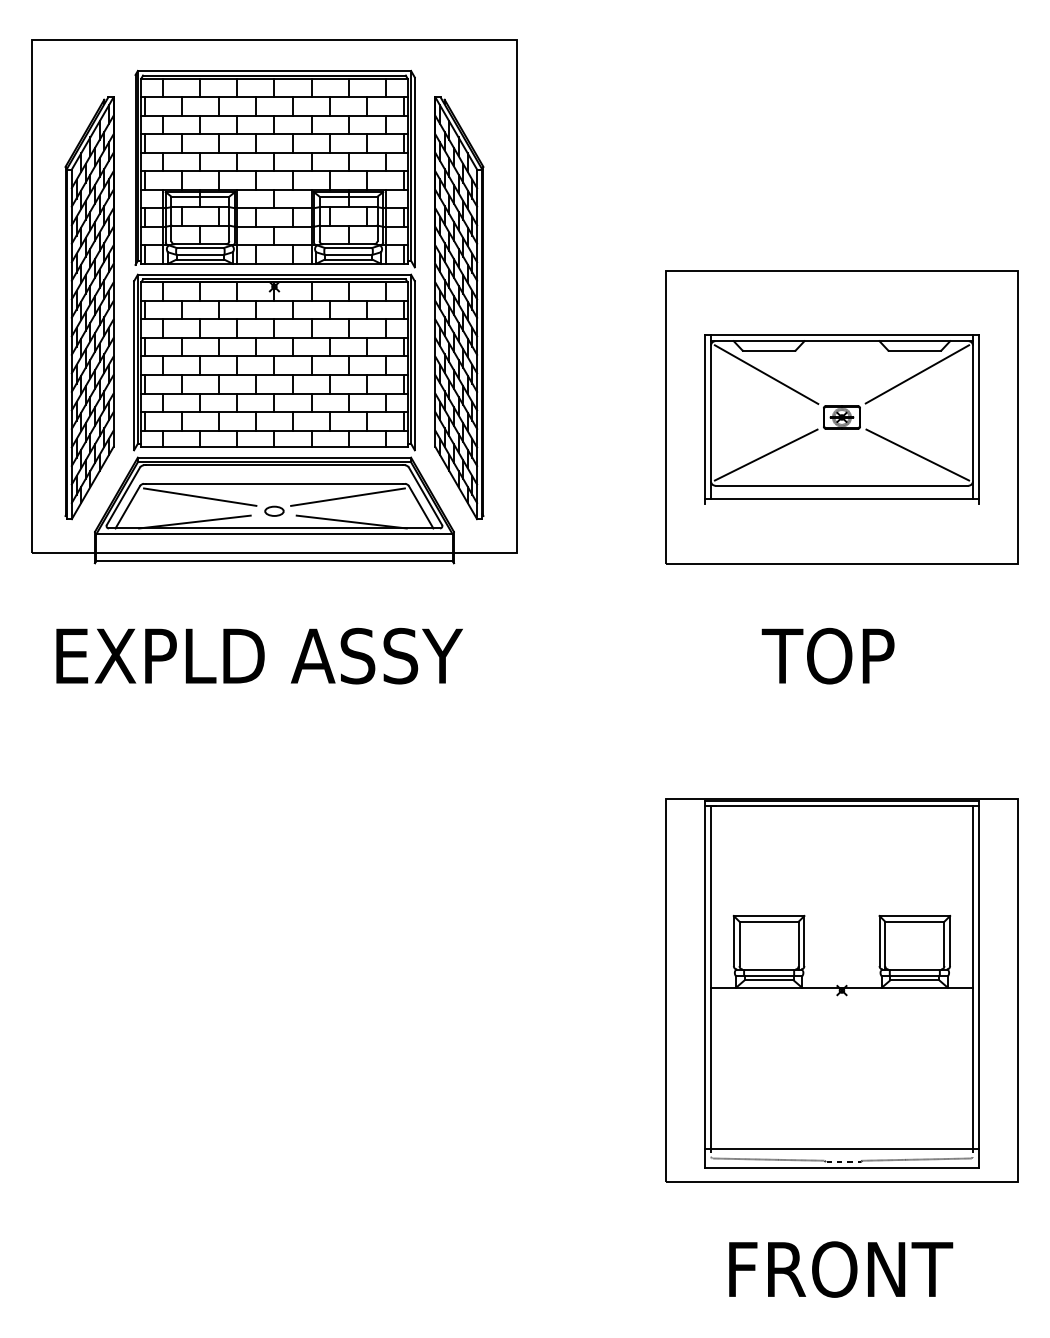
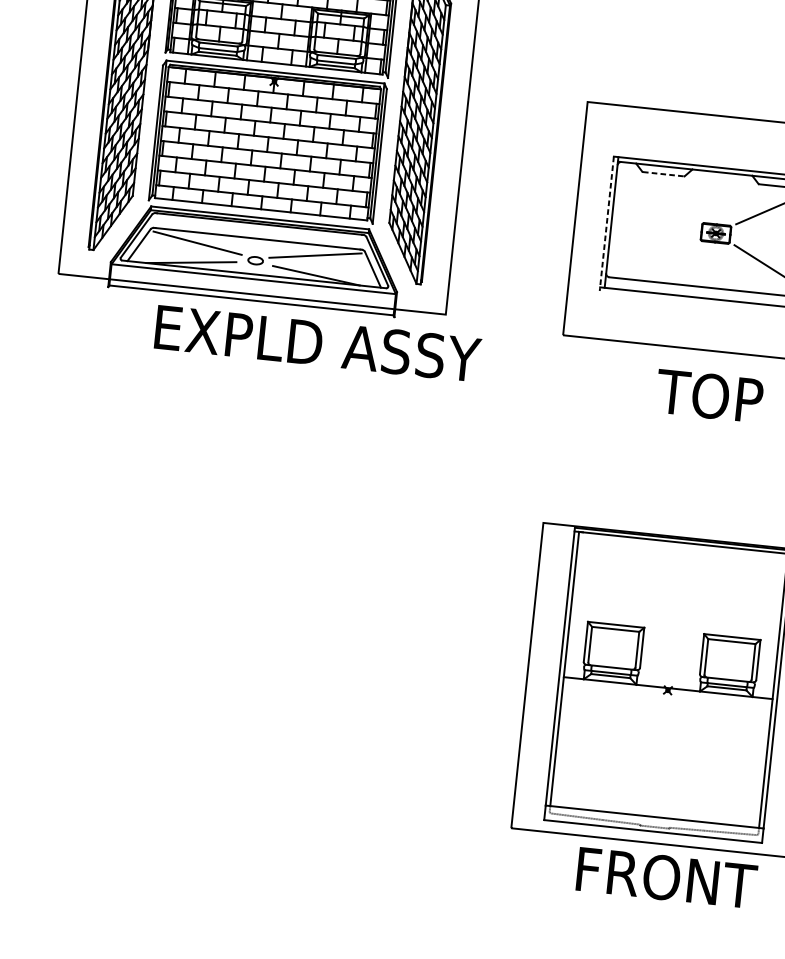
line: (769, 350) -> (663, 173), solid -> dashed
line: (766, 374) -> (659, 192), removed
line: (705, 420) -> (606, 224), solid -> dashed
line: (765, 454) -> (651, 256), removed
text: (259, 655) -> (317, 343), moved
text: (827, 655) -> (709, 395), moved
text: (841, 1269) -> (667, 878), moved

